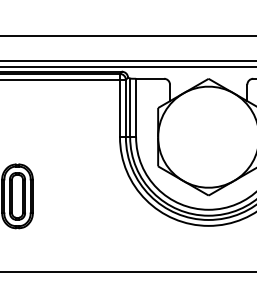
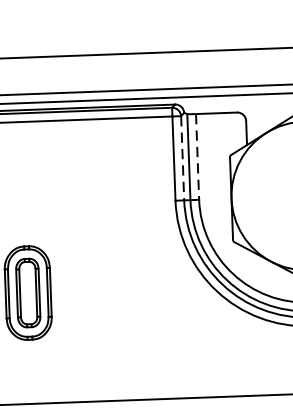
line: (125, 108) -> (182, 158), solid -> dashed
line: (136, 108) -> (198, 157), solid -> dashed

